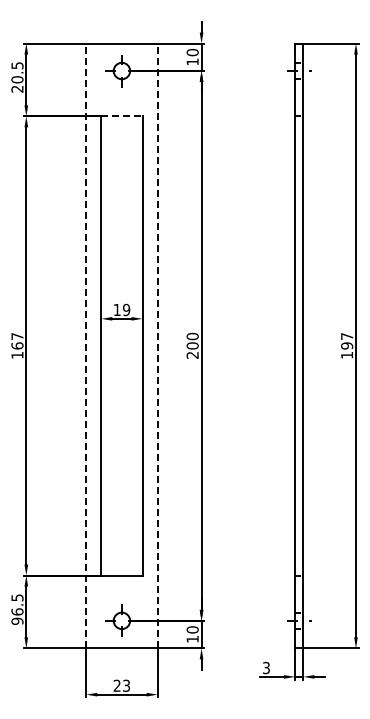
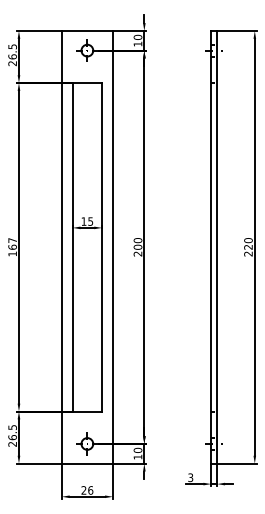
text: (17, 79) -> (12, 56), 20.5 -> 26.5
line: (121, 116) -> (87, 83), dashed -> solid
text: (126, 309) -> (90, 221), 19 -> 15
line: (86, 345) -> (62, 246), dashed -> solid
line: (157, 345) -> (112, 246), dashed -> solid
text: (347, 345) -> (248, 246), 197 -> 220
text: (17, 621) -> (12, 444), 96.5 -> 26.5
text: (126, 685) -> (90, 490), 23 -> 26

